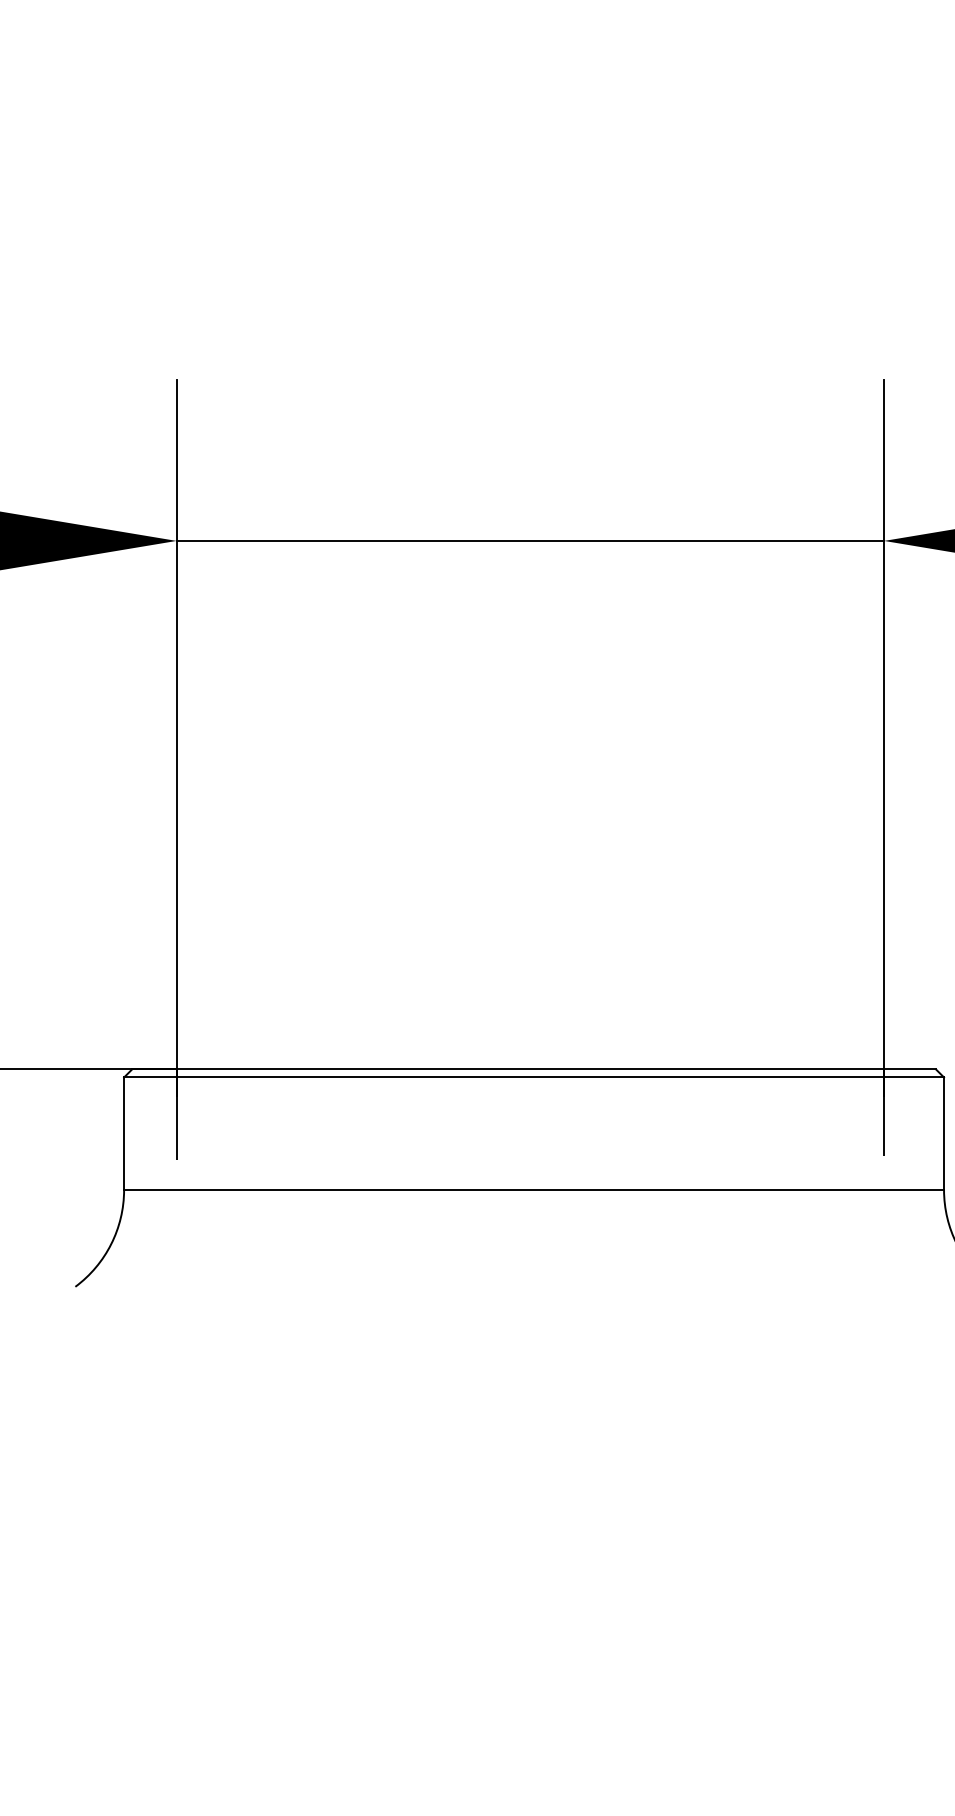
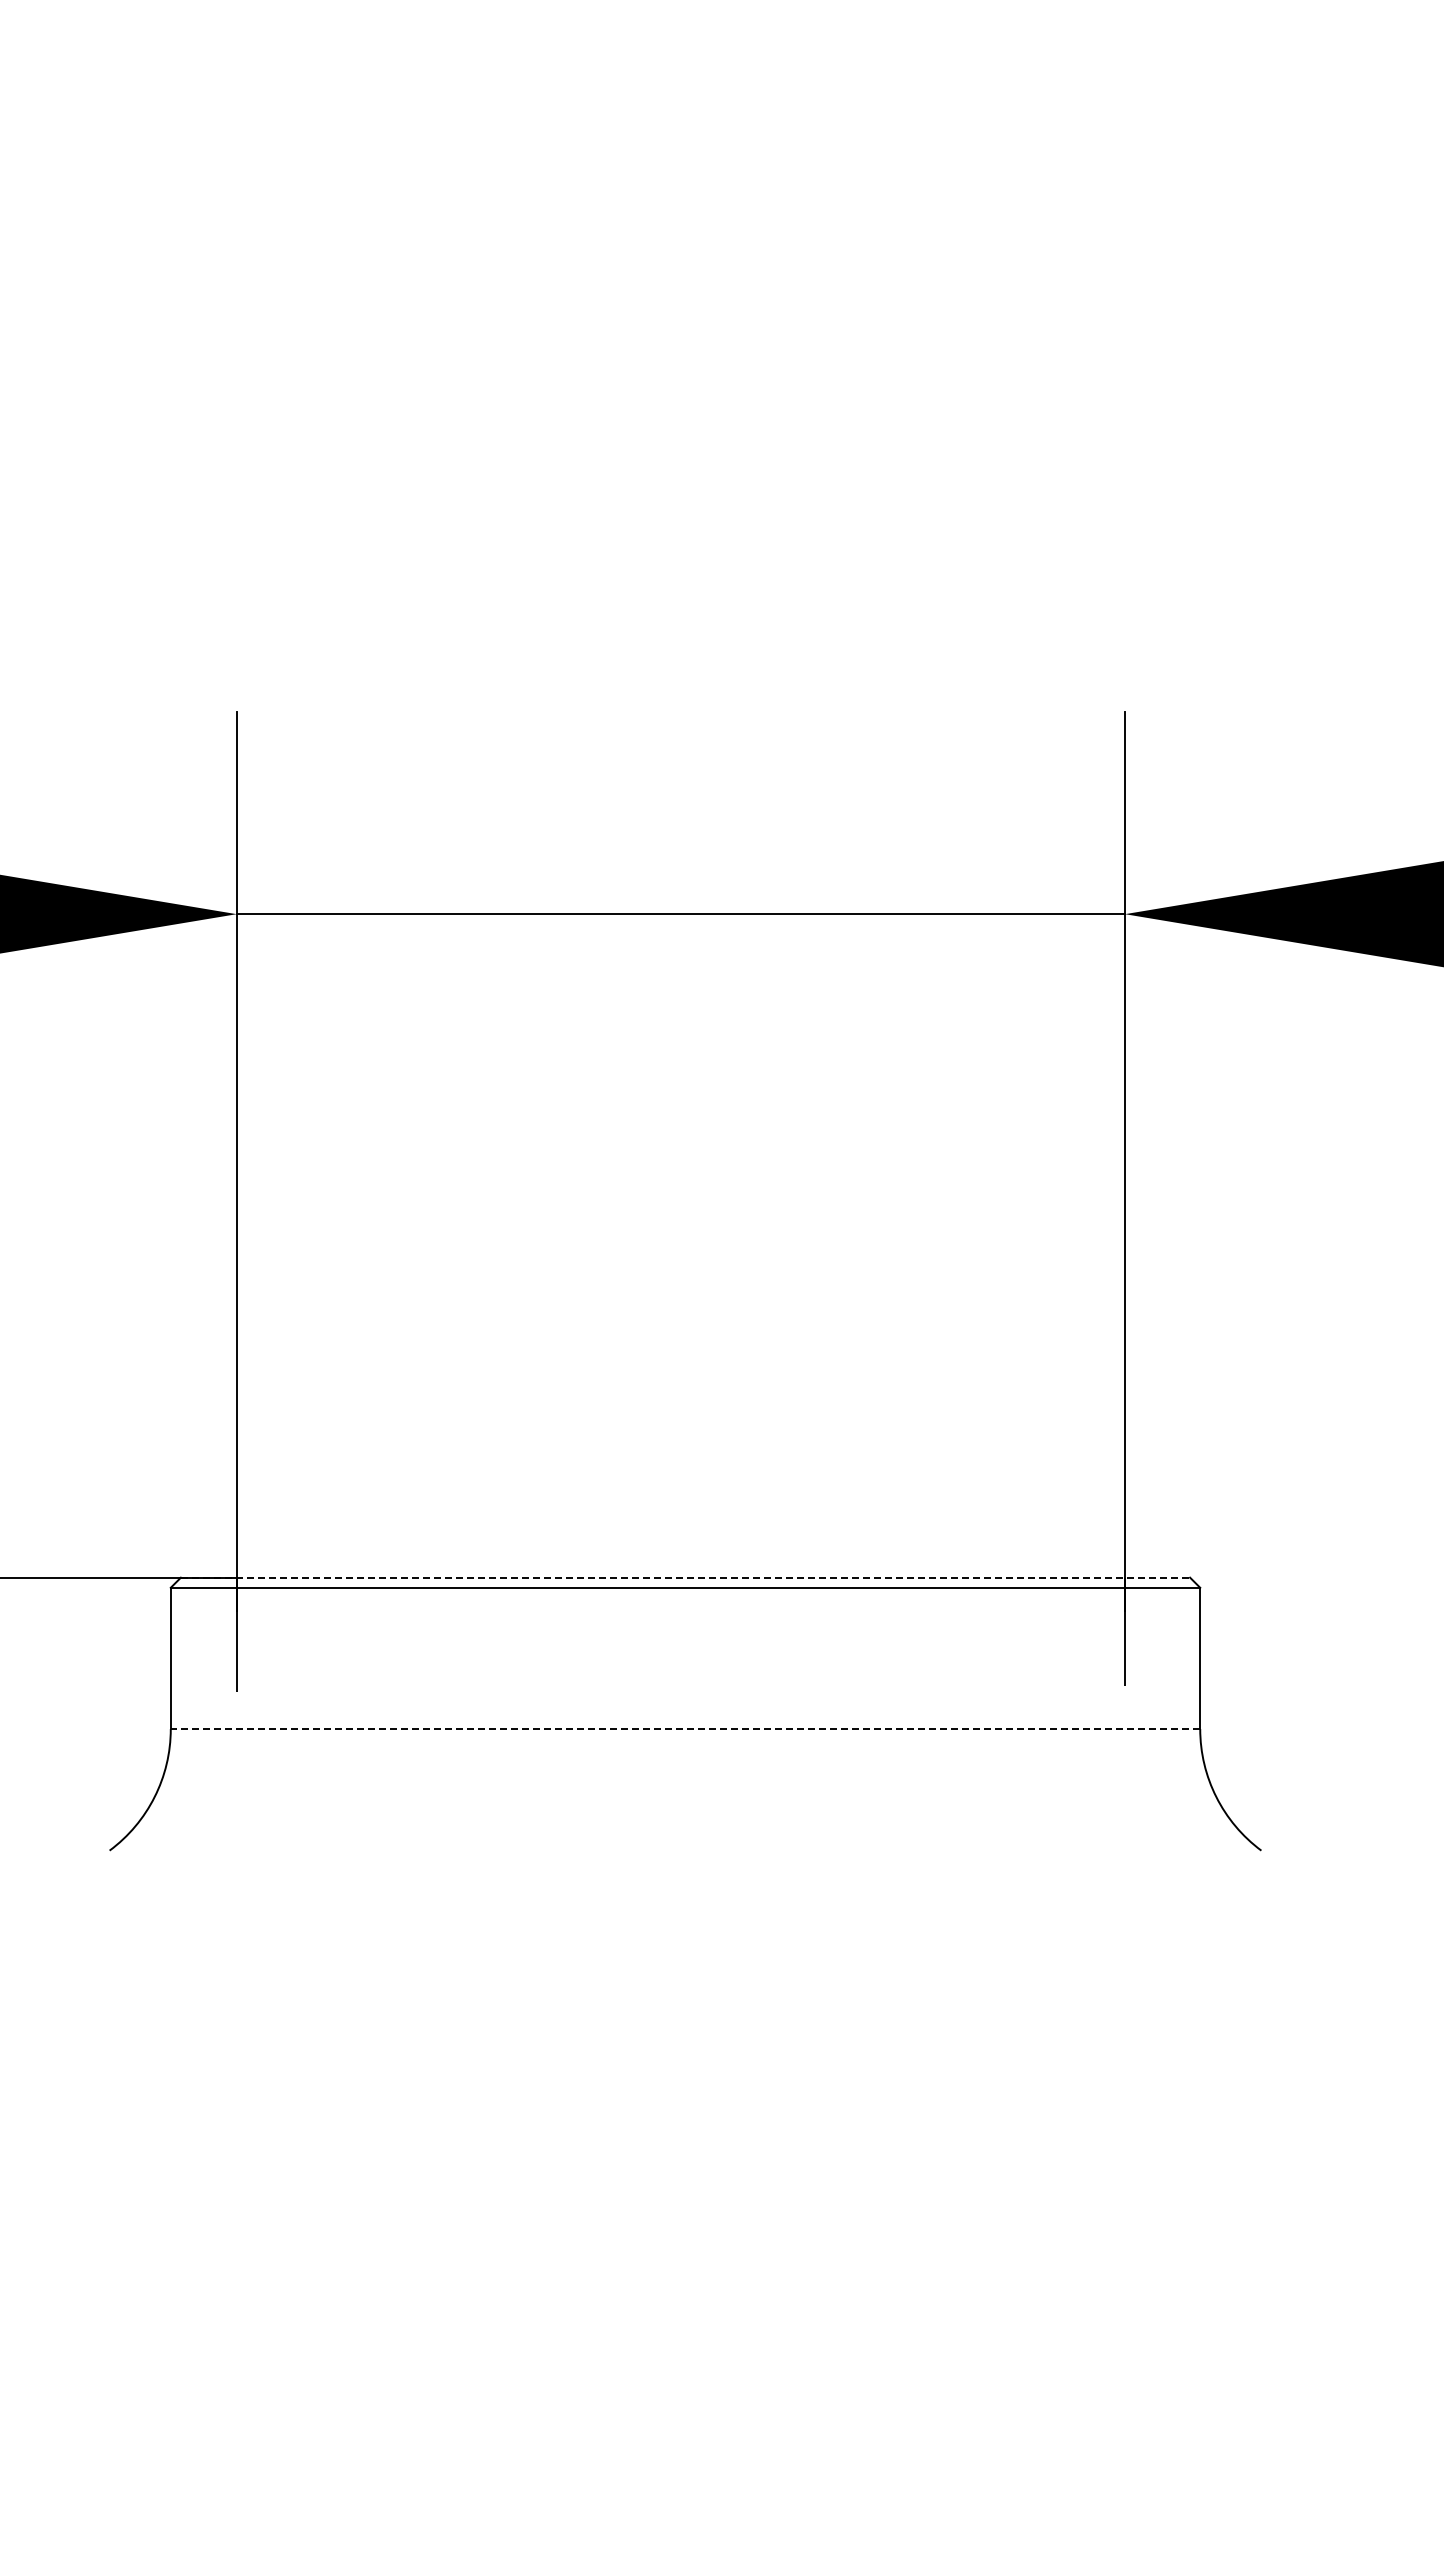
line: (534, 1069) -> (685, 1577), solid -> dashed
line: (534, 1190) -> (685, 1729), solid -> dashed

